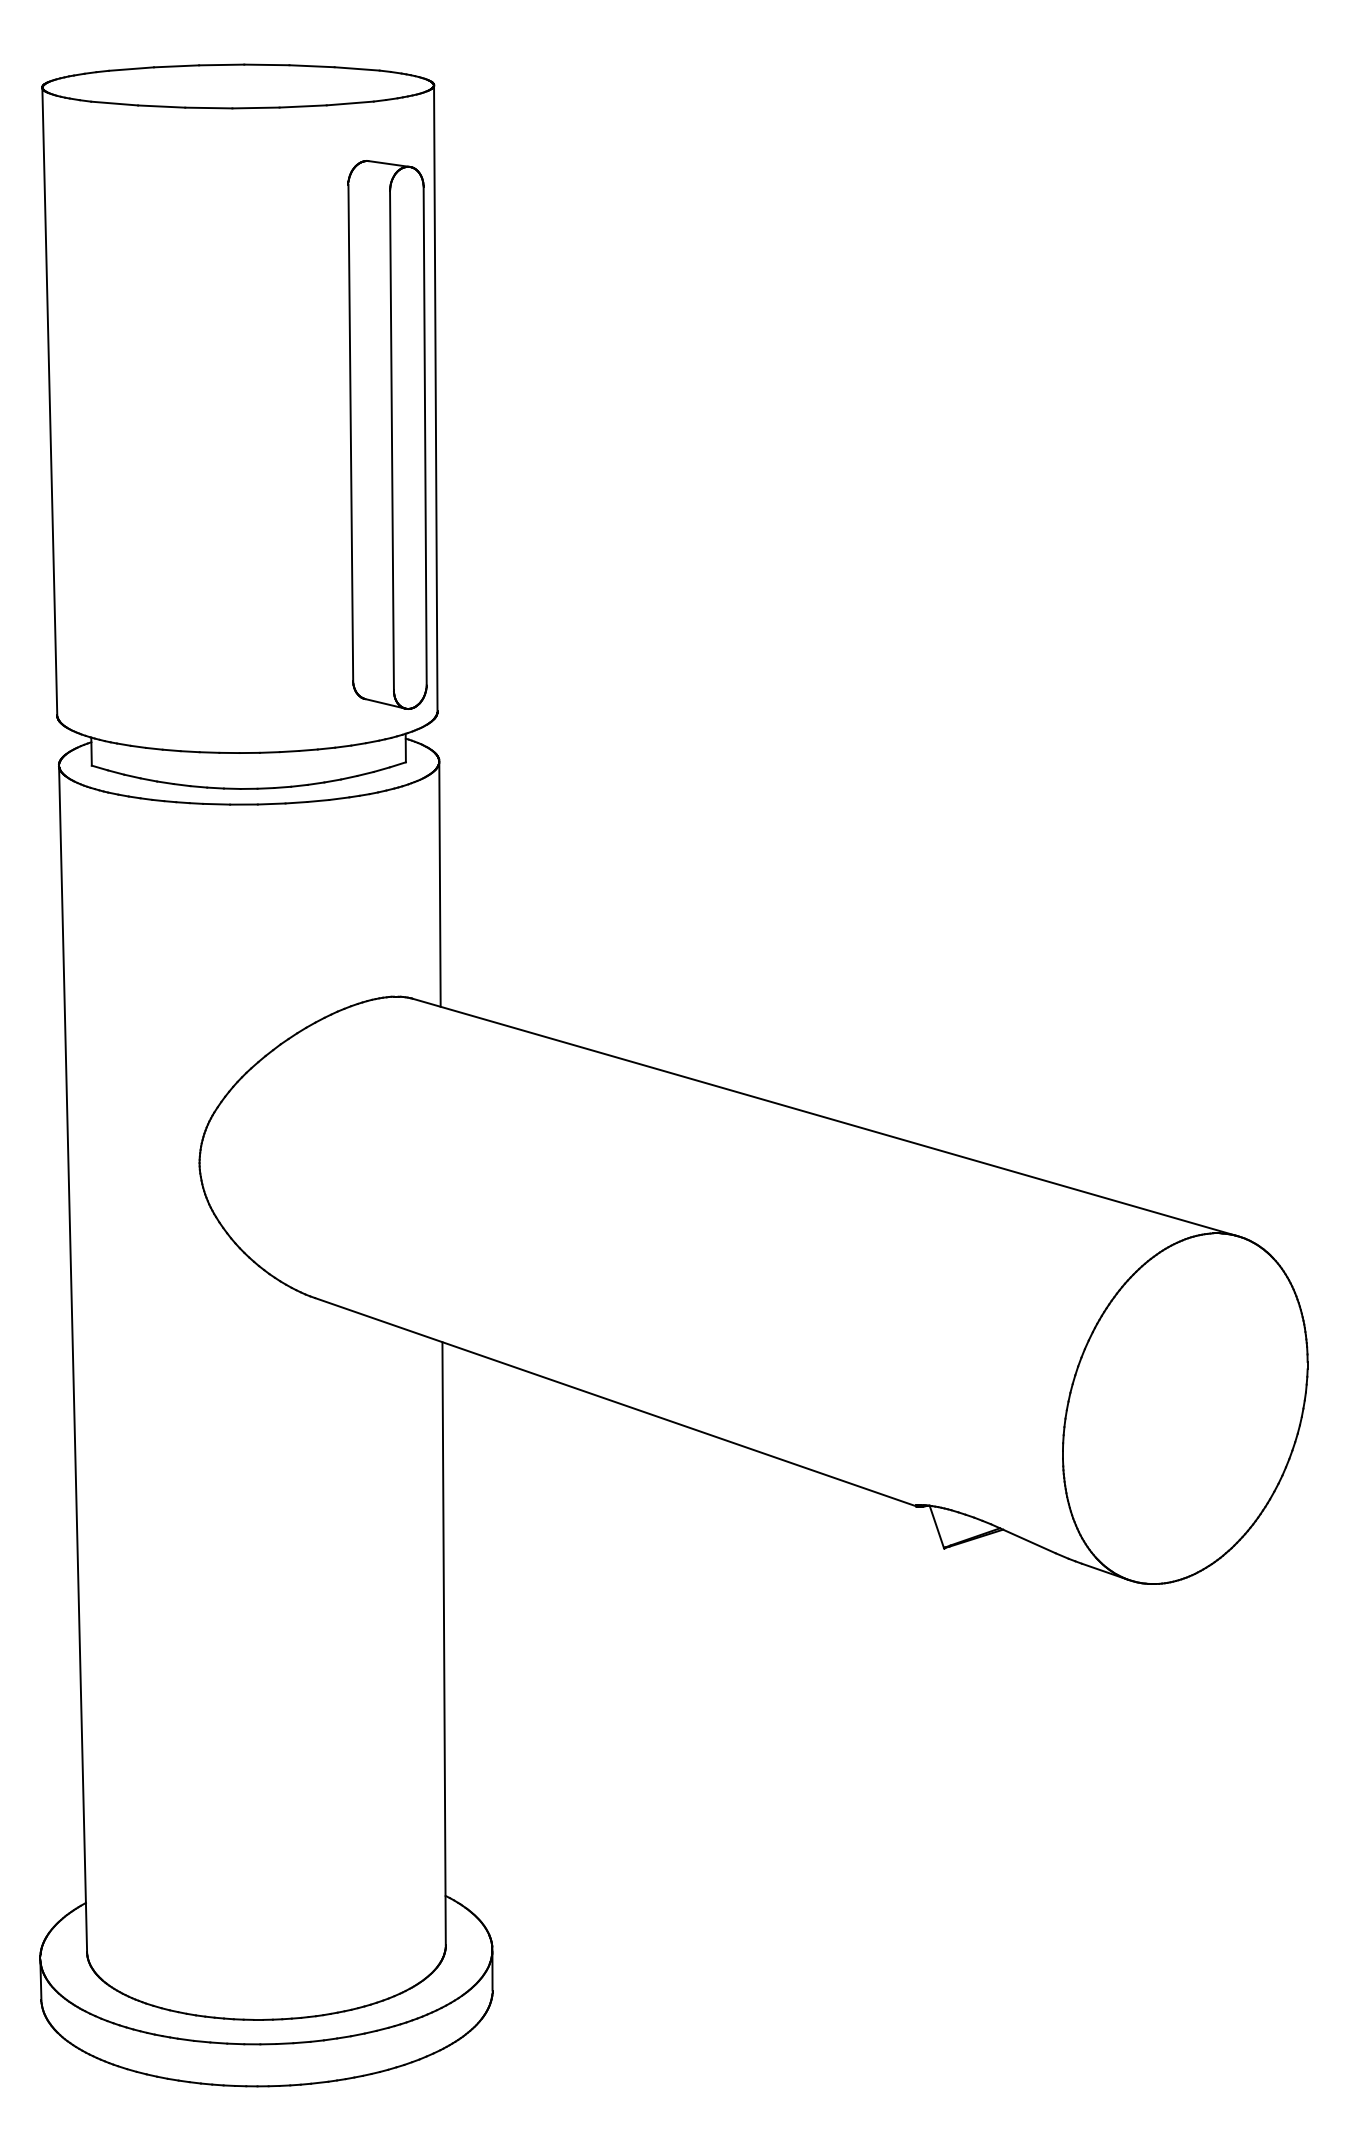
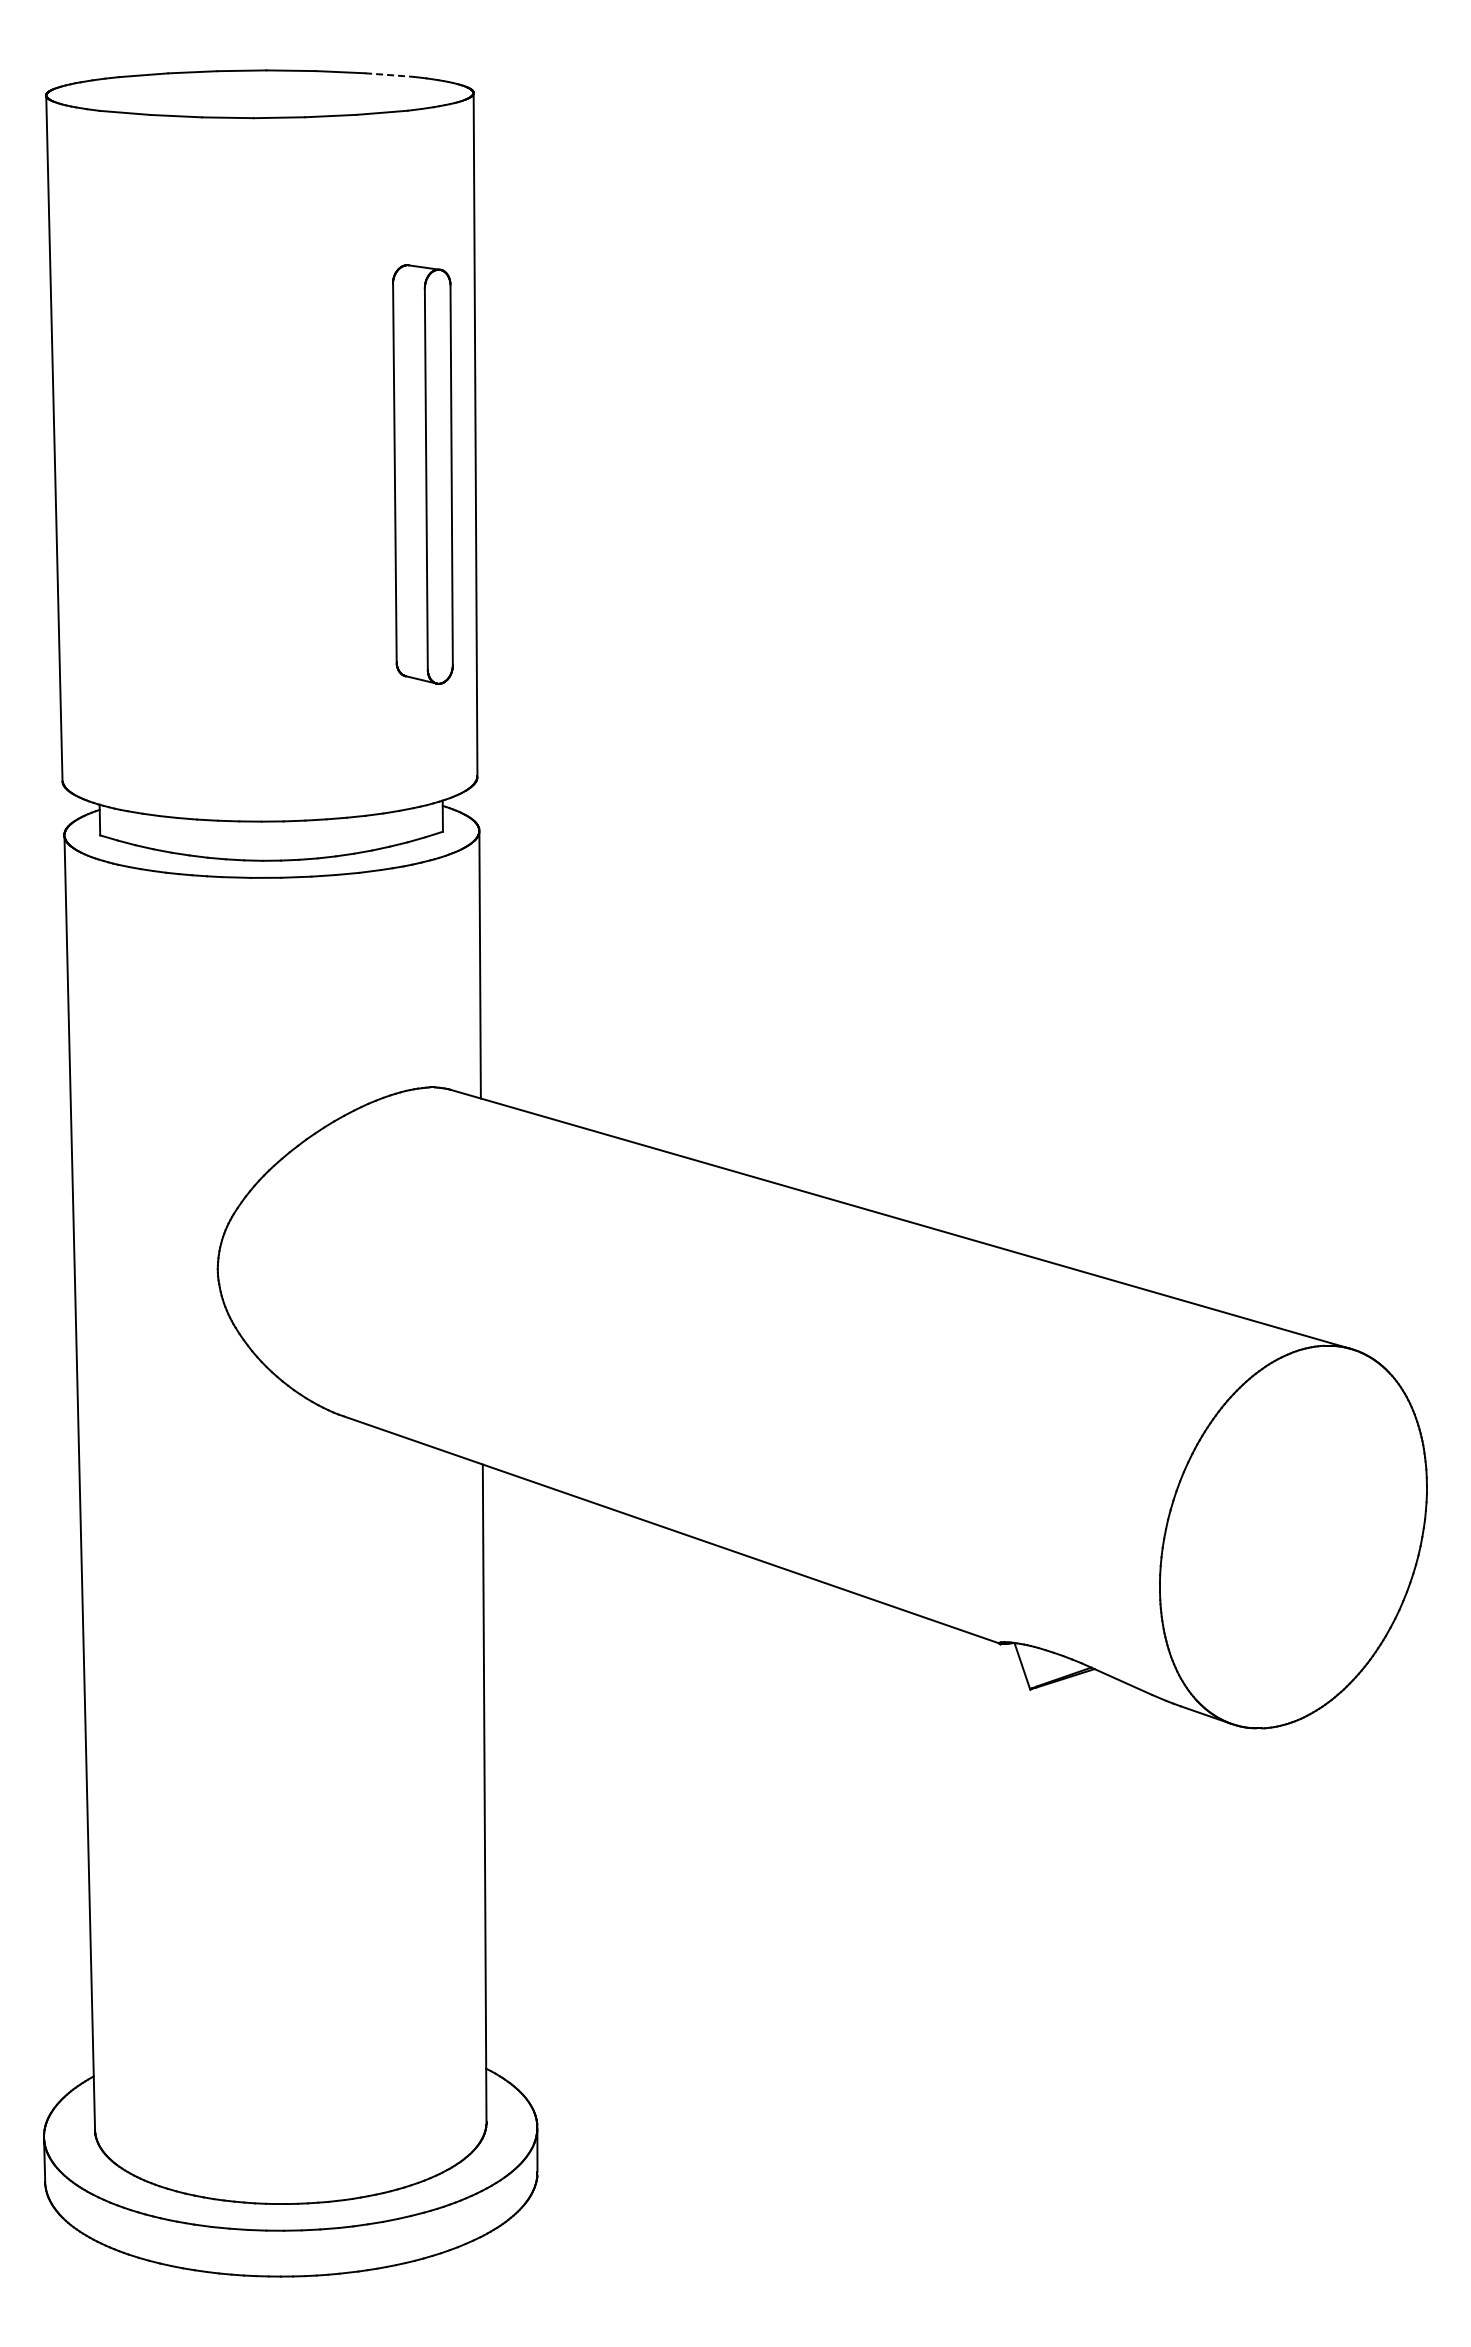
line: (356, 69) -> (389, 75), solid -> dashed
part: (387, 434) -> (422, 474), size x0.7

